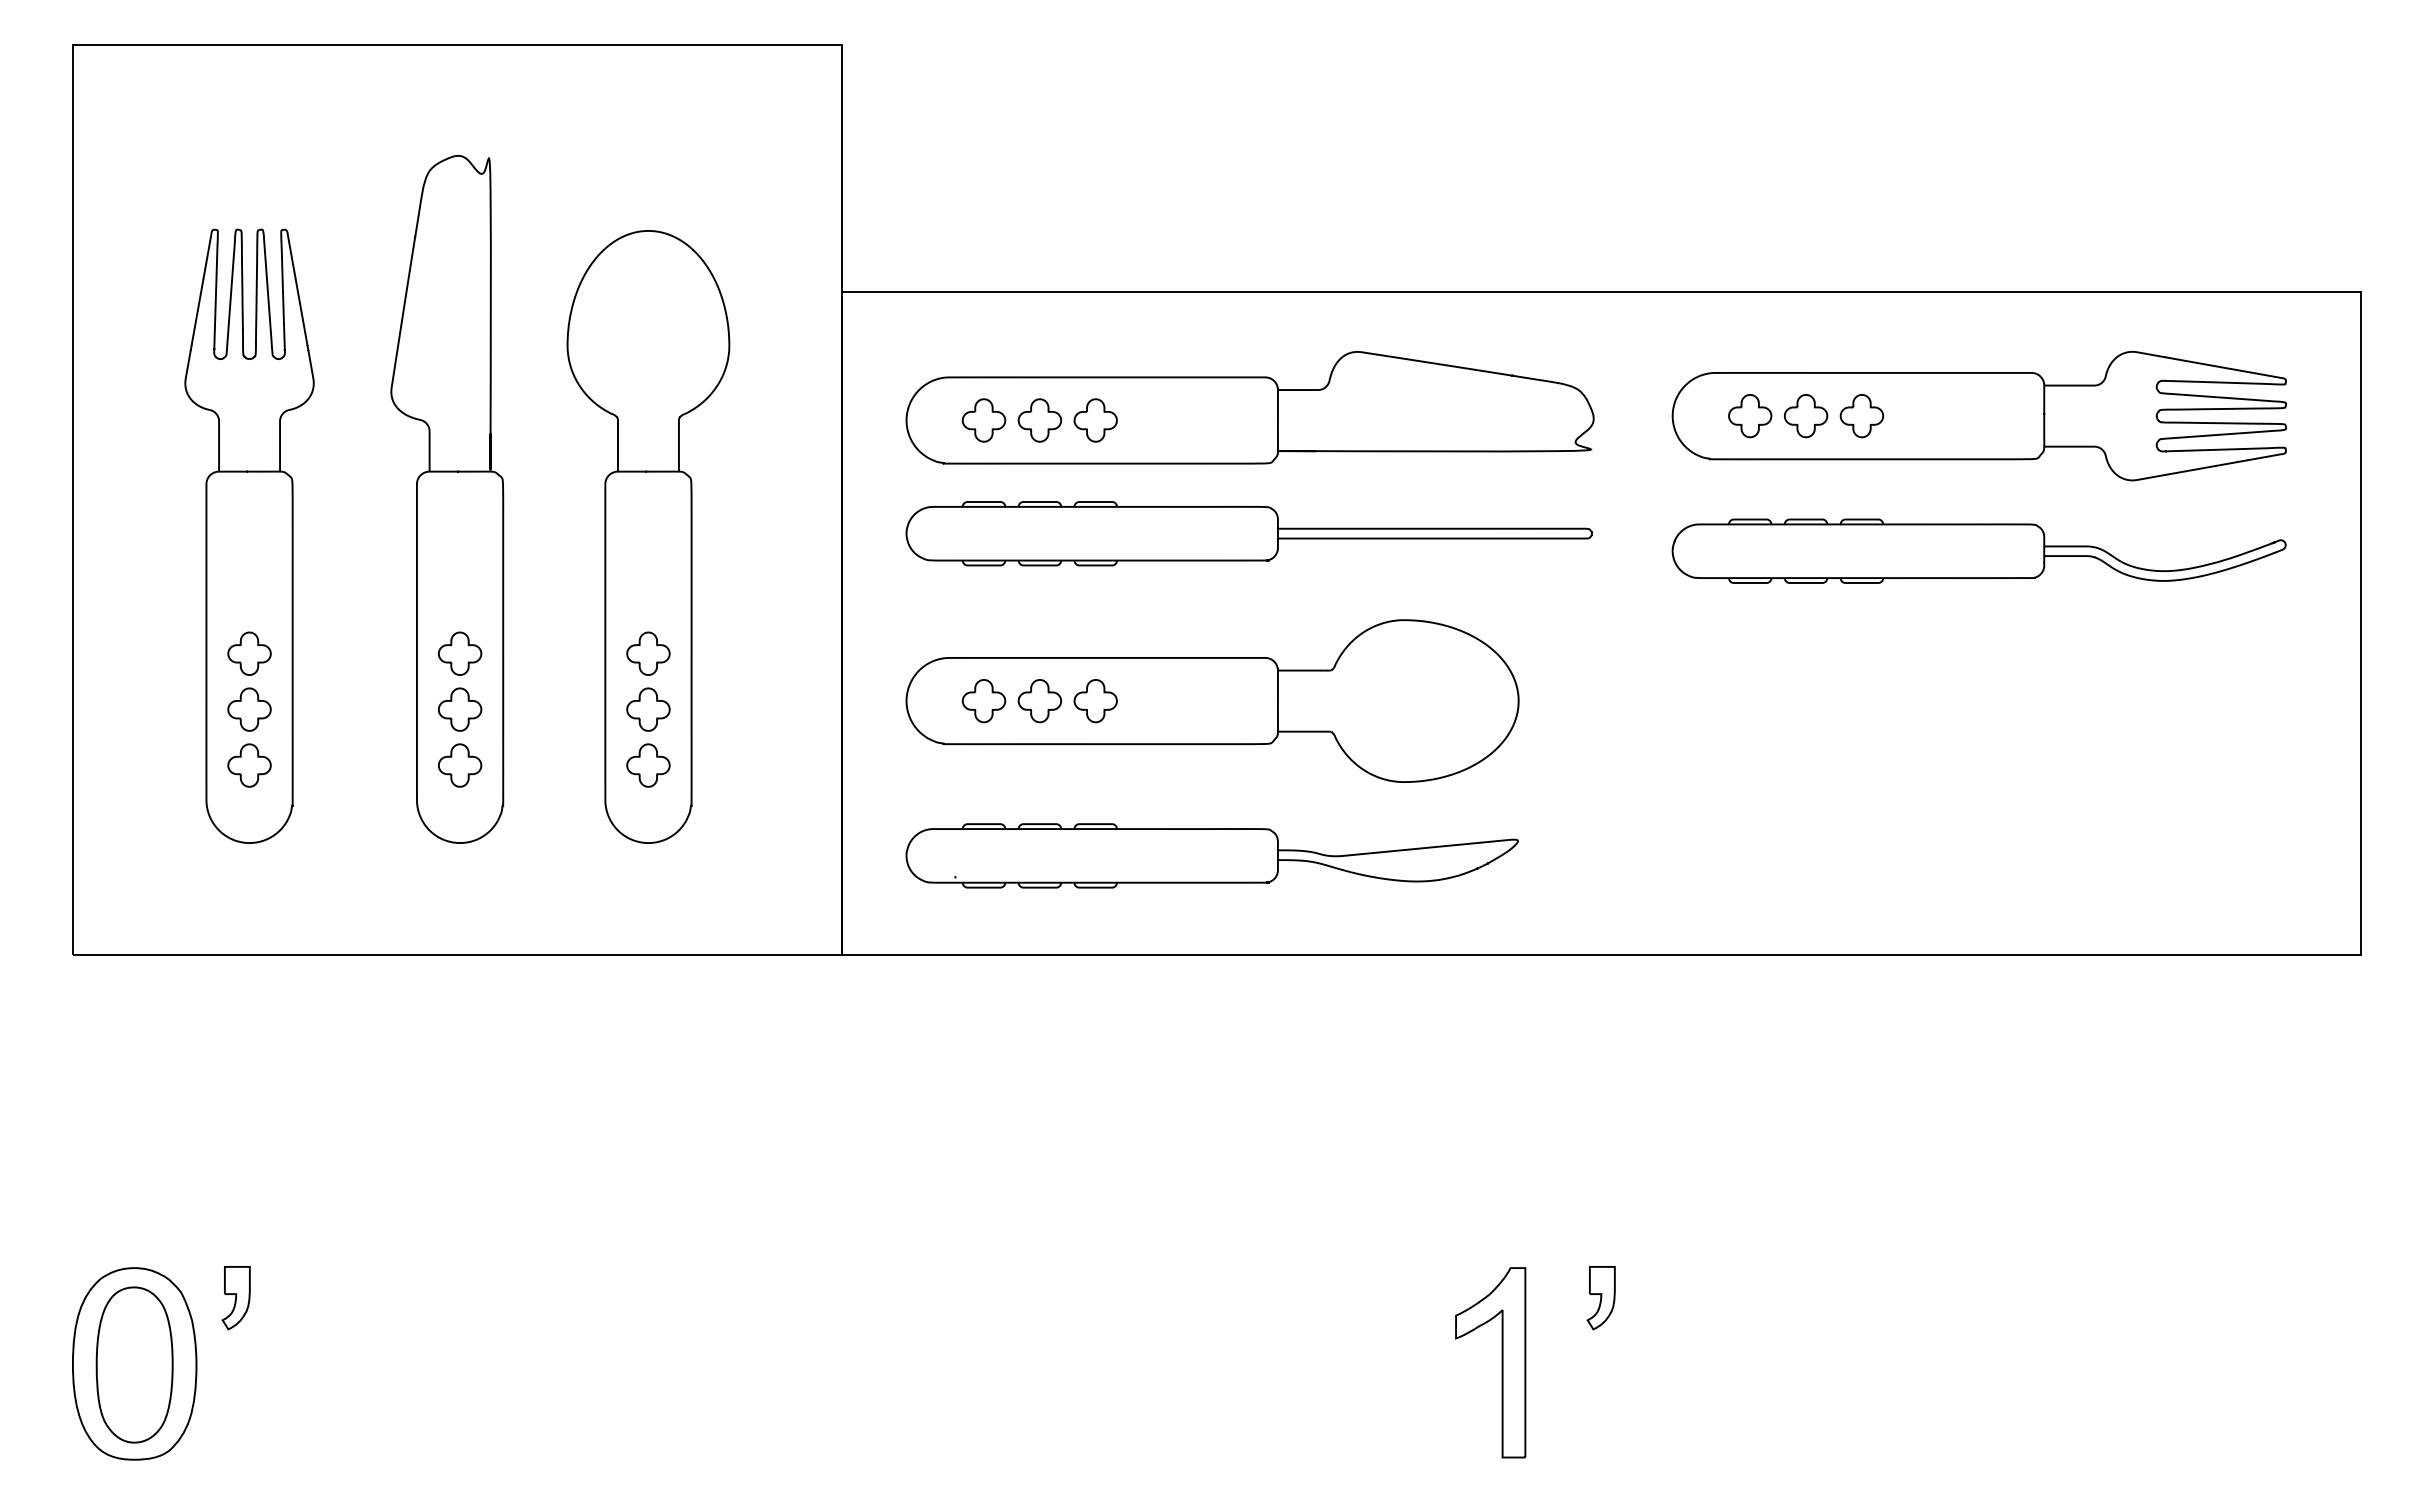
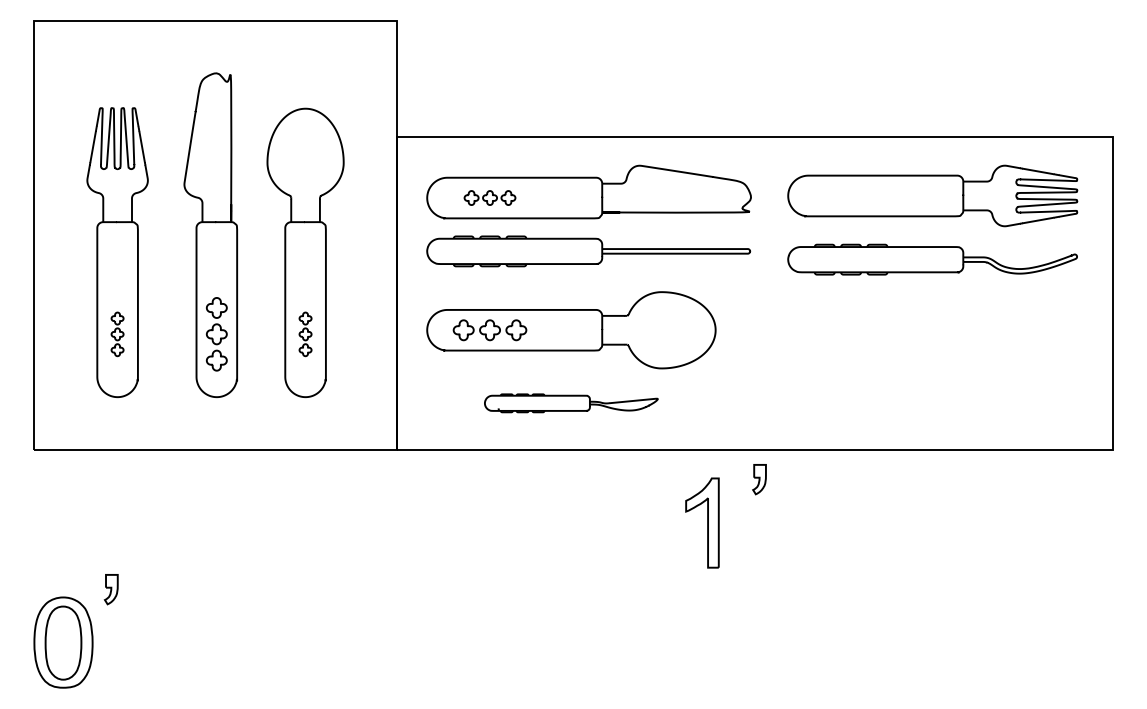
part: (1804, 415) -> (850, 195), removed
part: (1038, 419) -> (489, 197), size x0.7
part: (249, 710) -> (117, 334), size x0.6
part: (648, 710) -> (305, 334), size x0.6
part: (1212, 856) -> (571, 403), size x0.6
part: (234, 1297) -> (110, 589), moved
part: (1601, 1297) -> (759, 479), moved
part: (1490, 1361) -> (702, 522), moved

